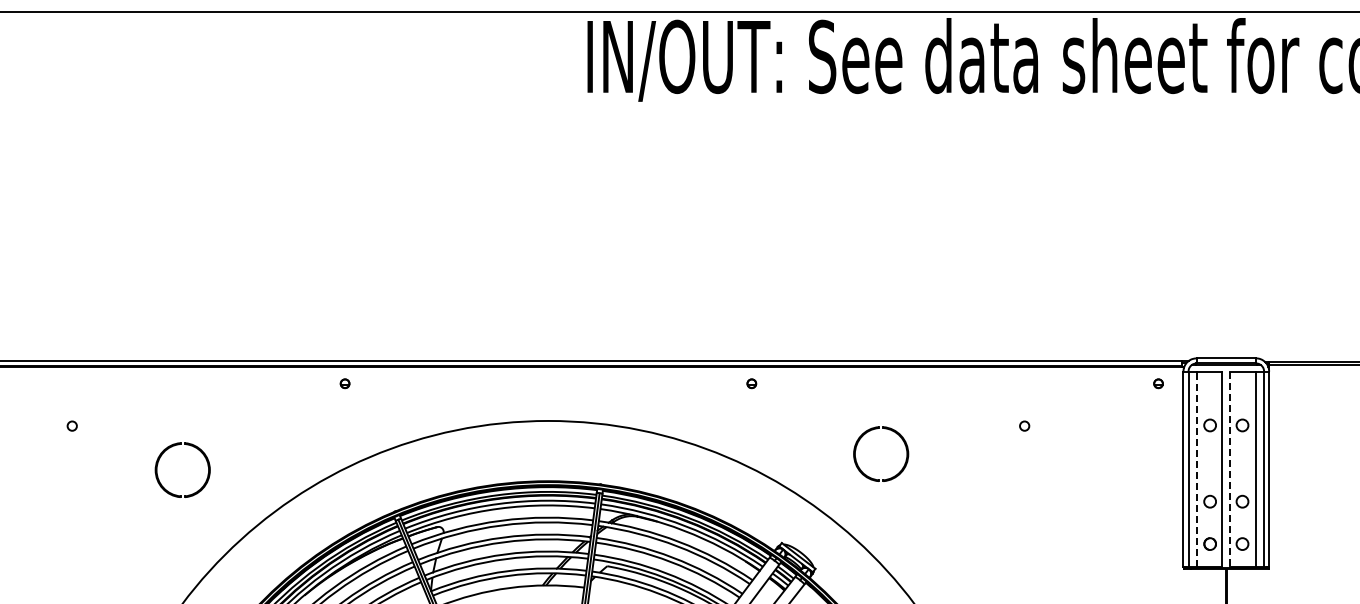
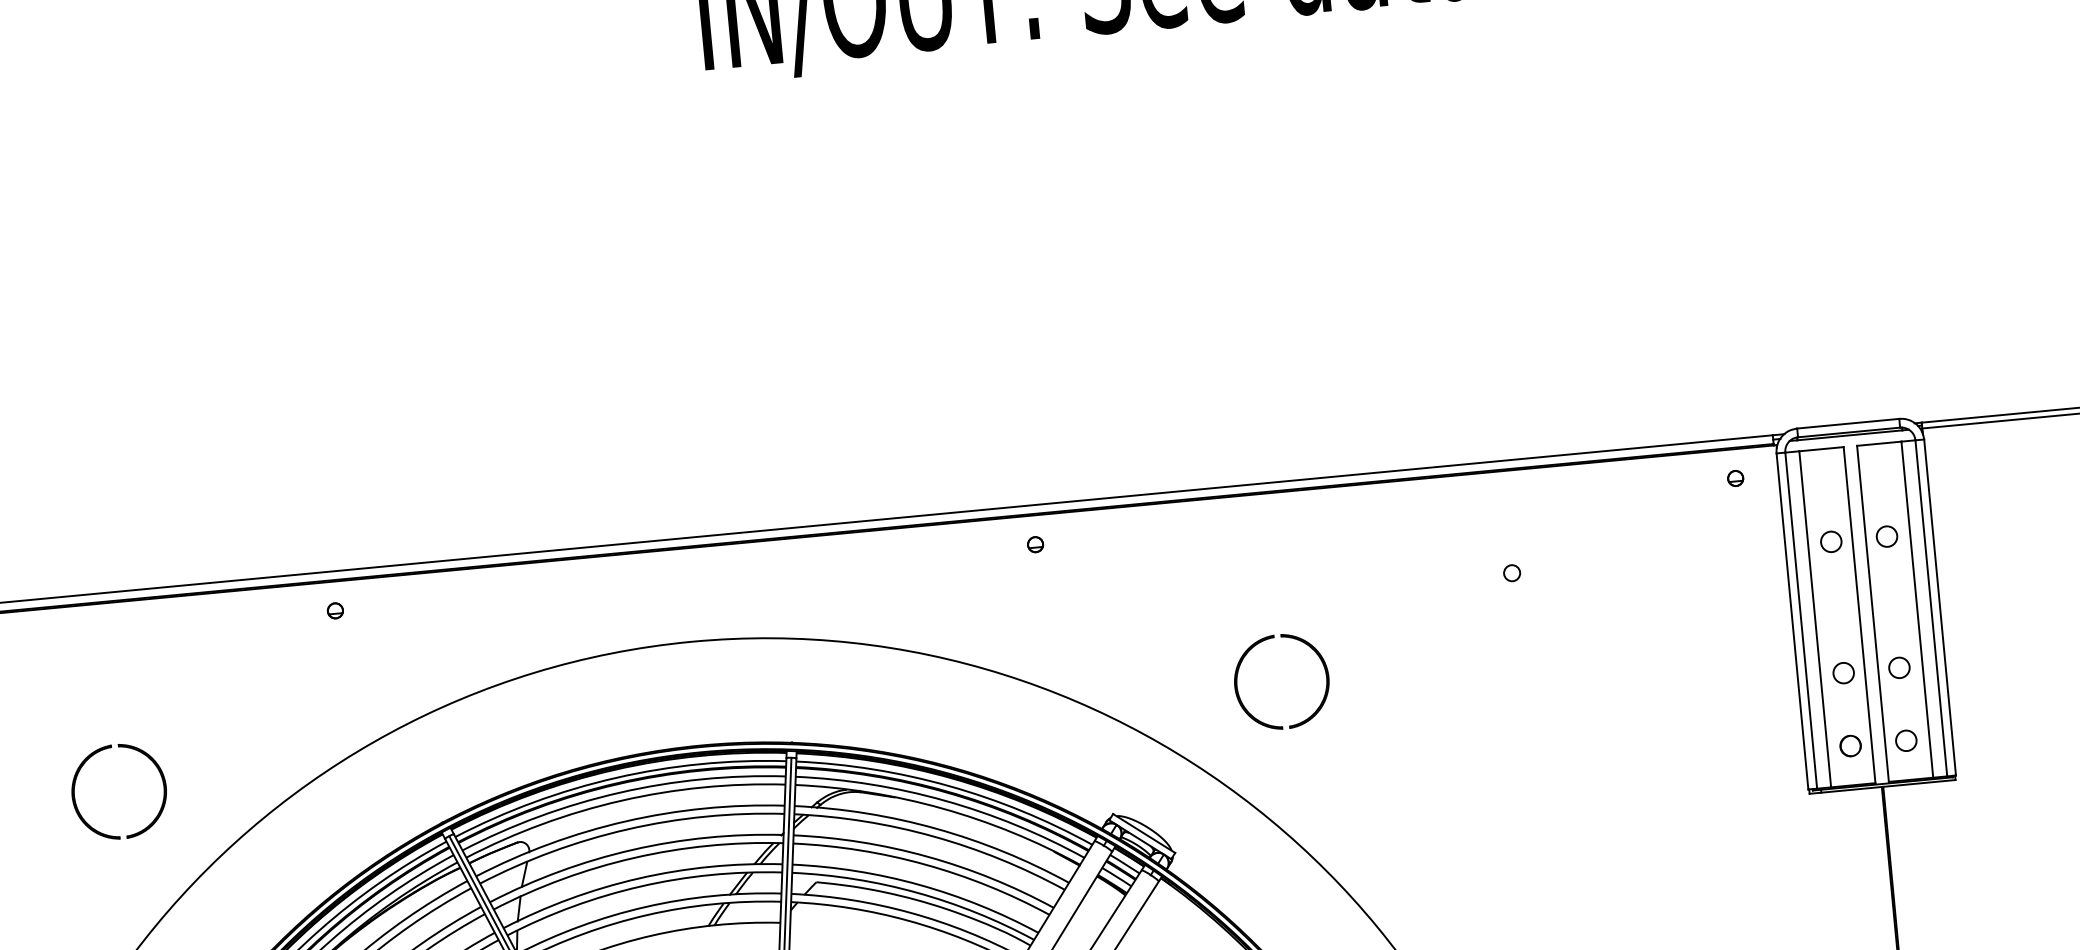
part: (891, 431) -> (1295, 641), moved
part: (172, 447) -> (97, 754), moved
line: (1196, 469) -> (1814, 619), dashed -> solid
line: (1230, 469) -> (1873, 614), dashed -> solid

